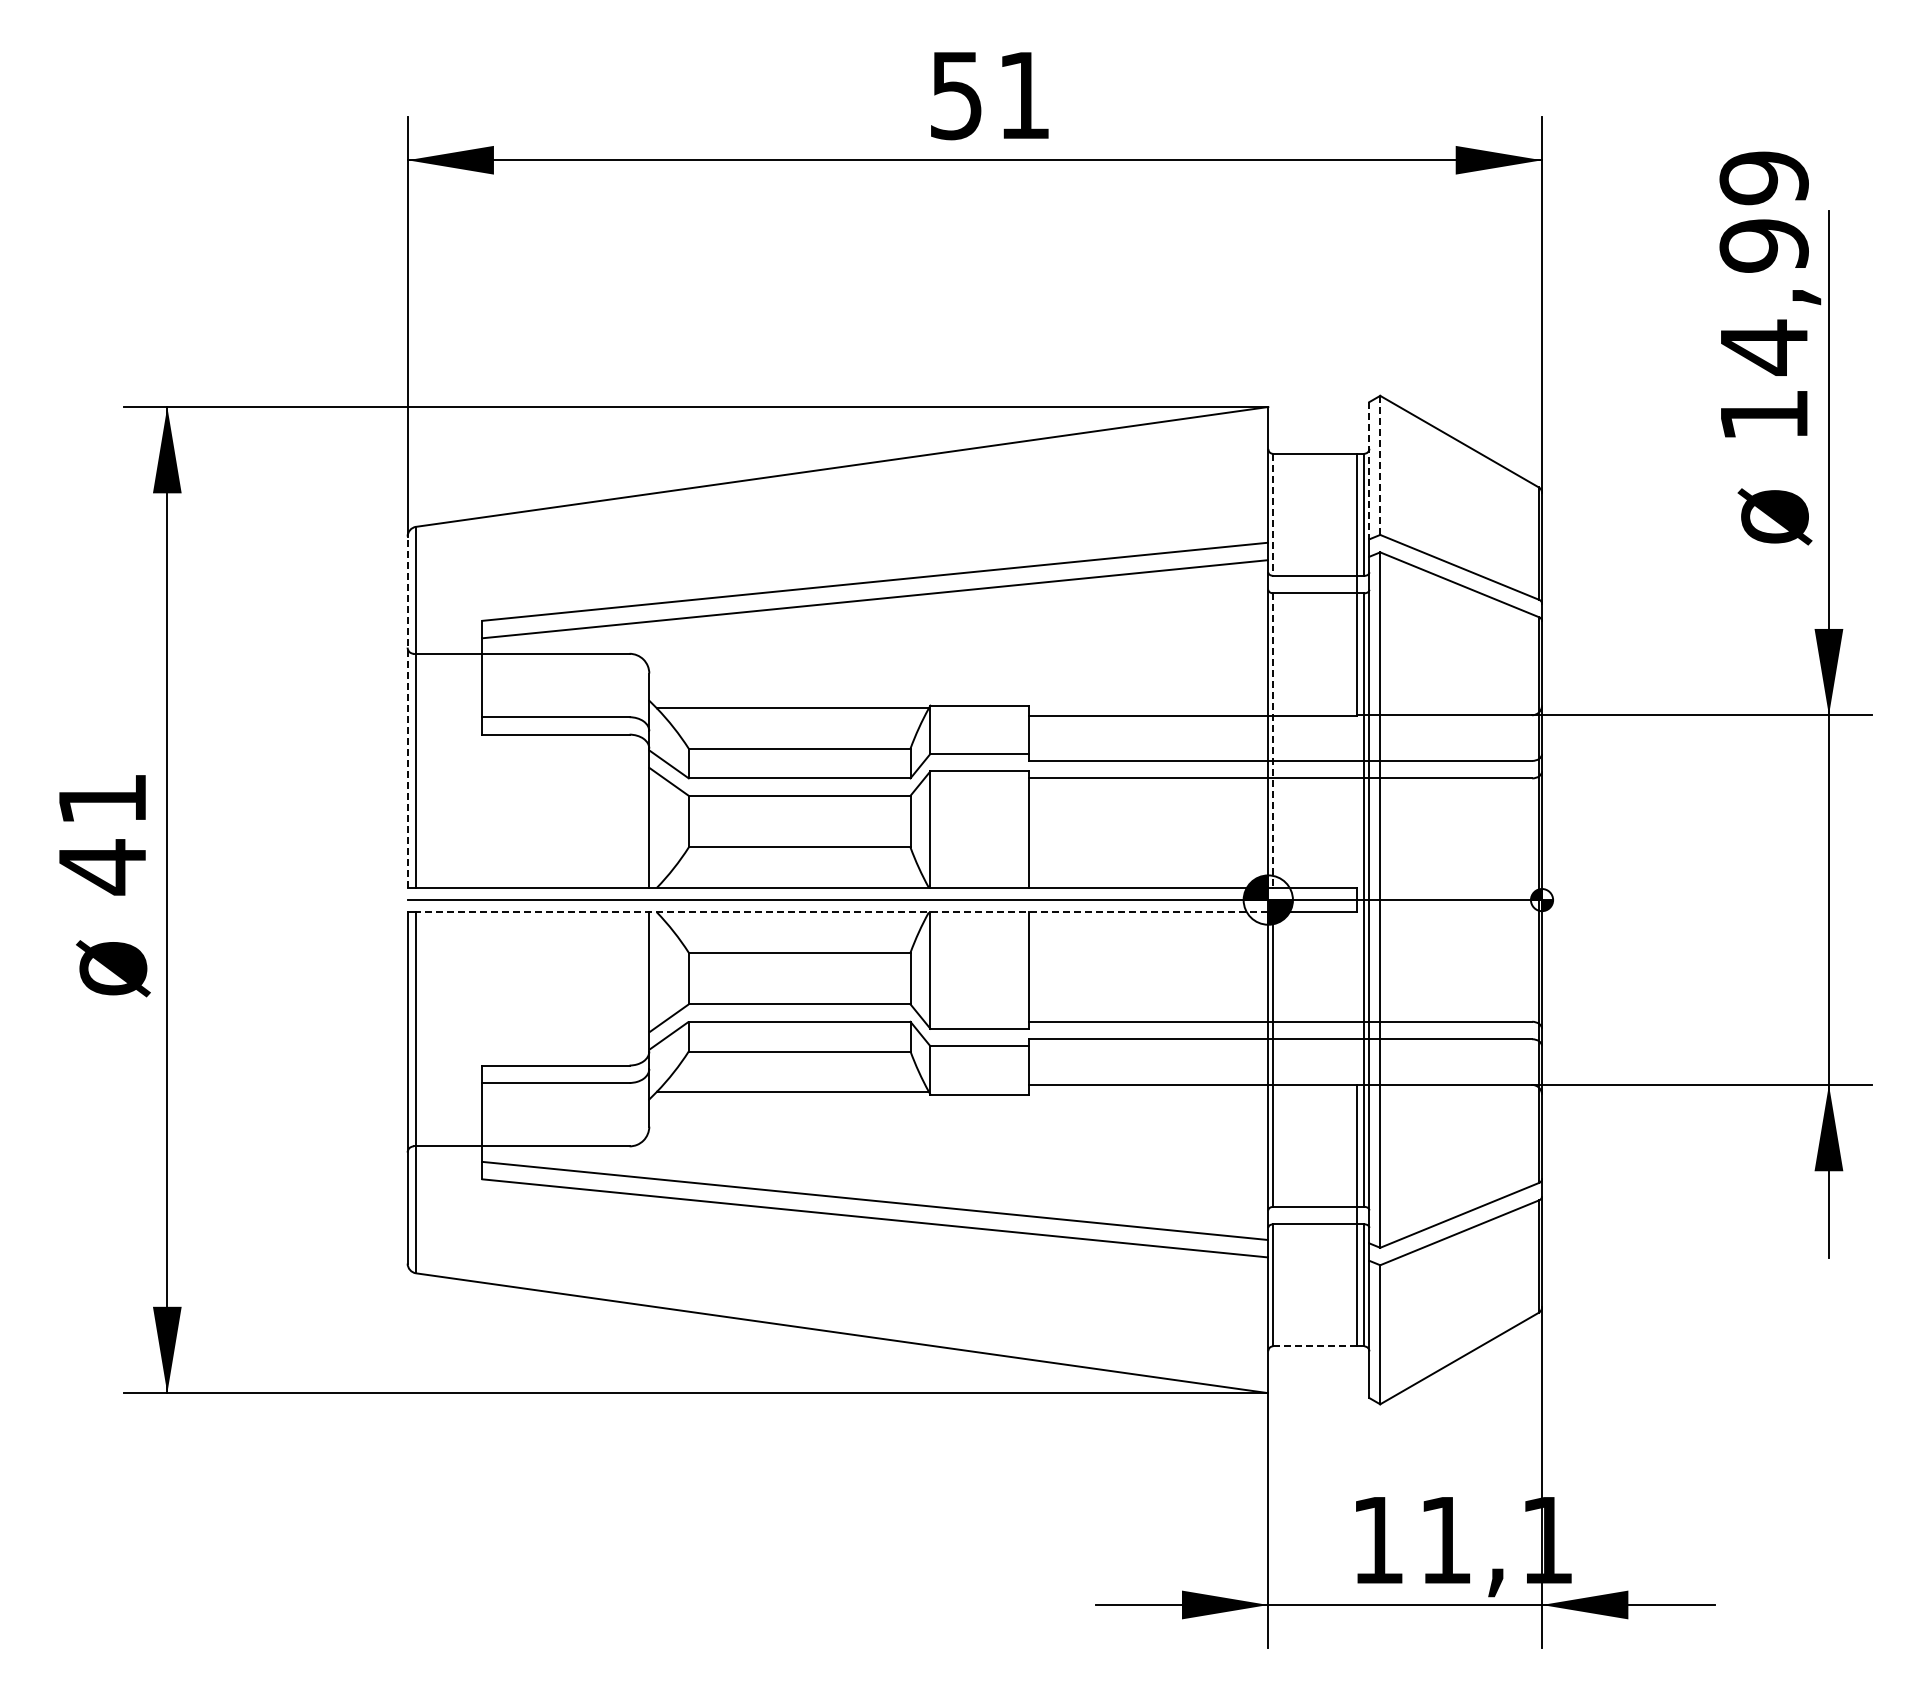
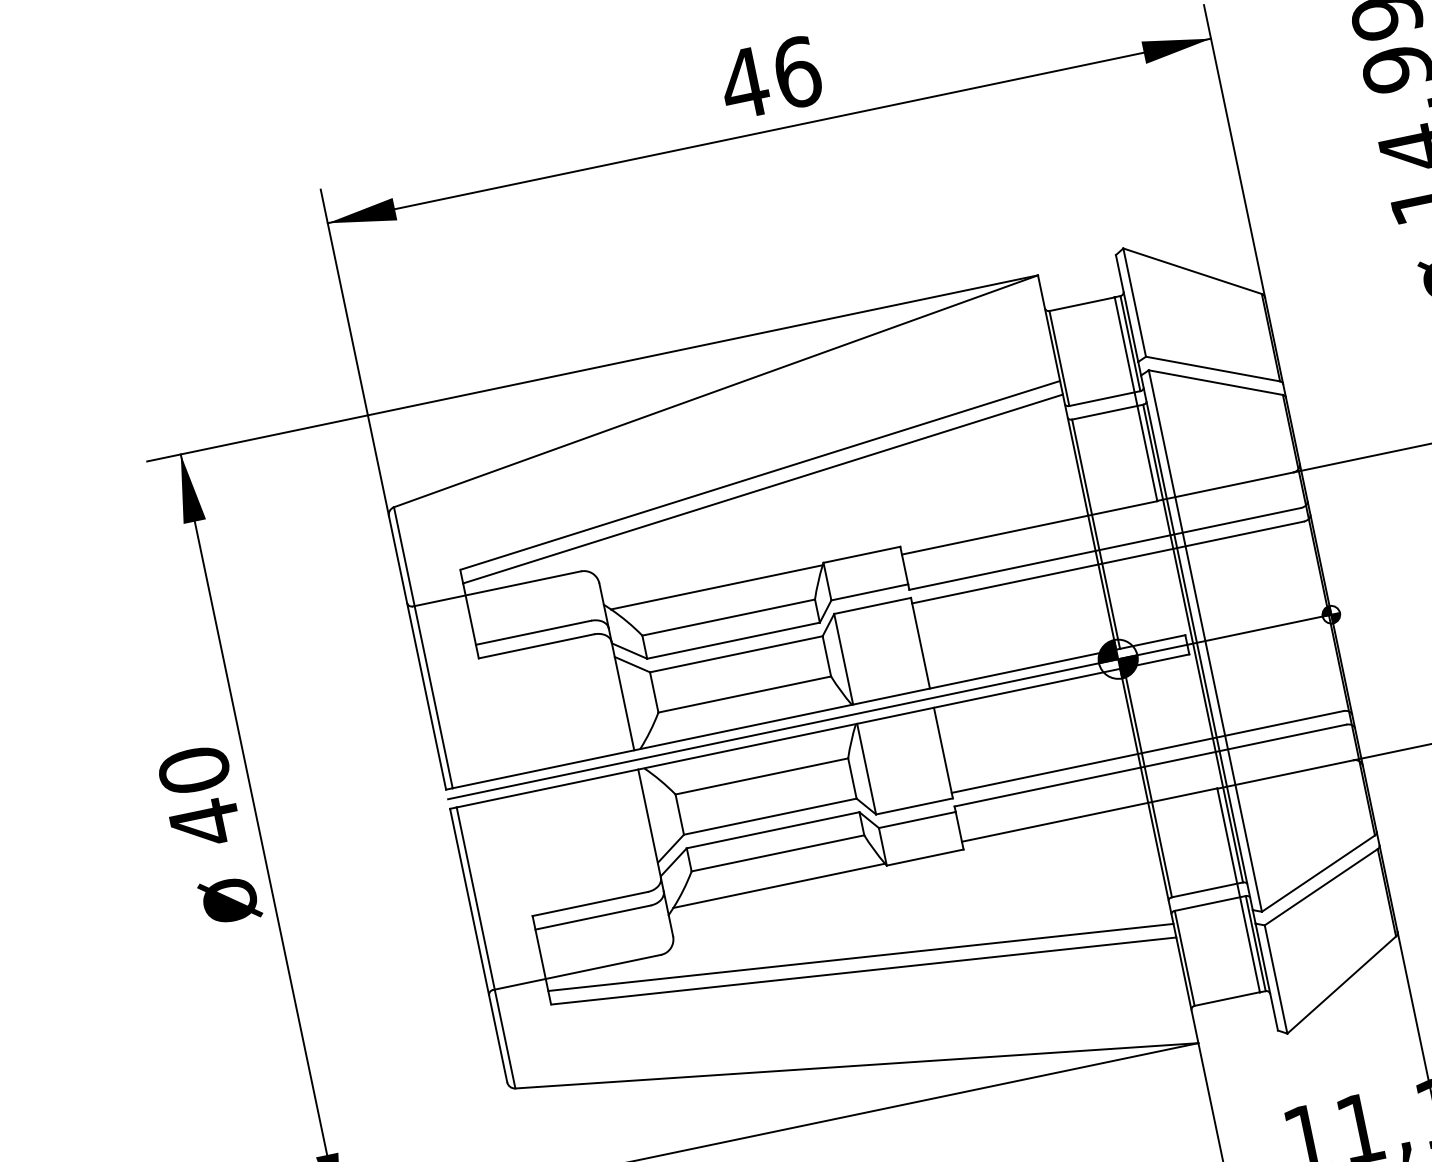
text: (989, 95) -> (770, 78), 51 -> 46
line: (1380, 465) -> (1134, 302), dashed -> solid
line: (1369, 470) -> (1127, 308), dashed -> solid
line: (1273, 514) -> (1059, 358), dashed -> solid
line: (407, 712) -> (417, 653), dashed -> solid
line: (1273, 741) -> (1096, 534), dashed -> solid
text: (102, 798) -> (194, 769), 41 -> 40
line: (841, 912) -> (787, 738), dashed -> solid
line: (1315, 1346) -> (1227, 999), dashed -> solid

